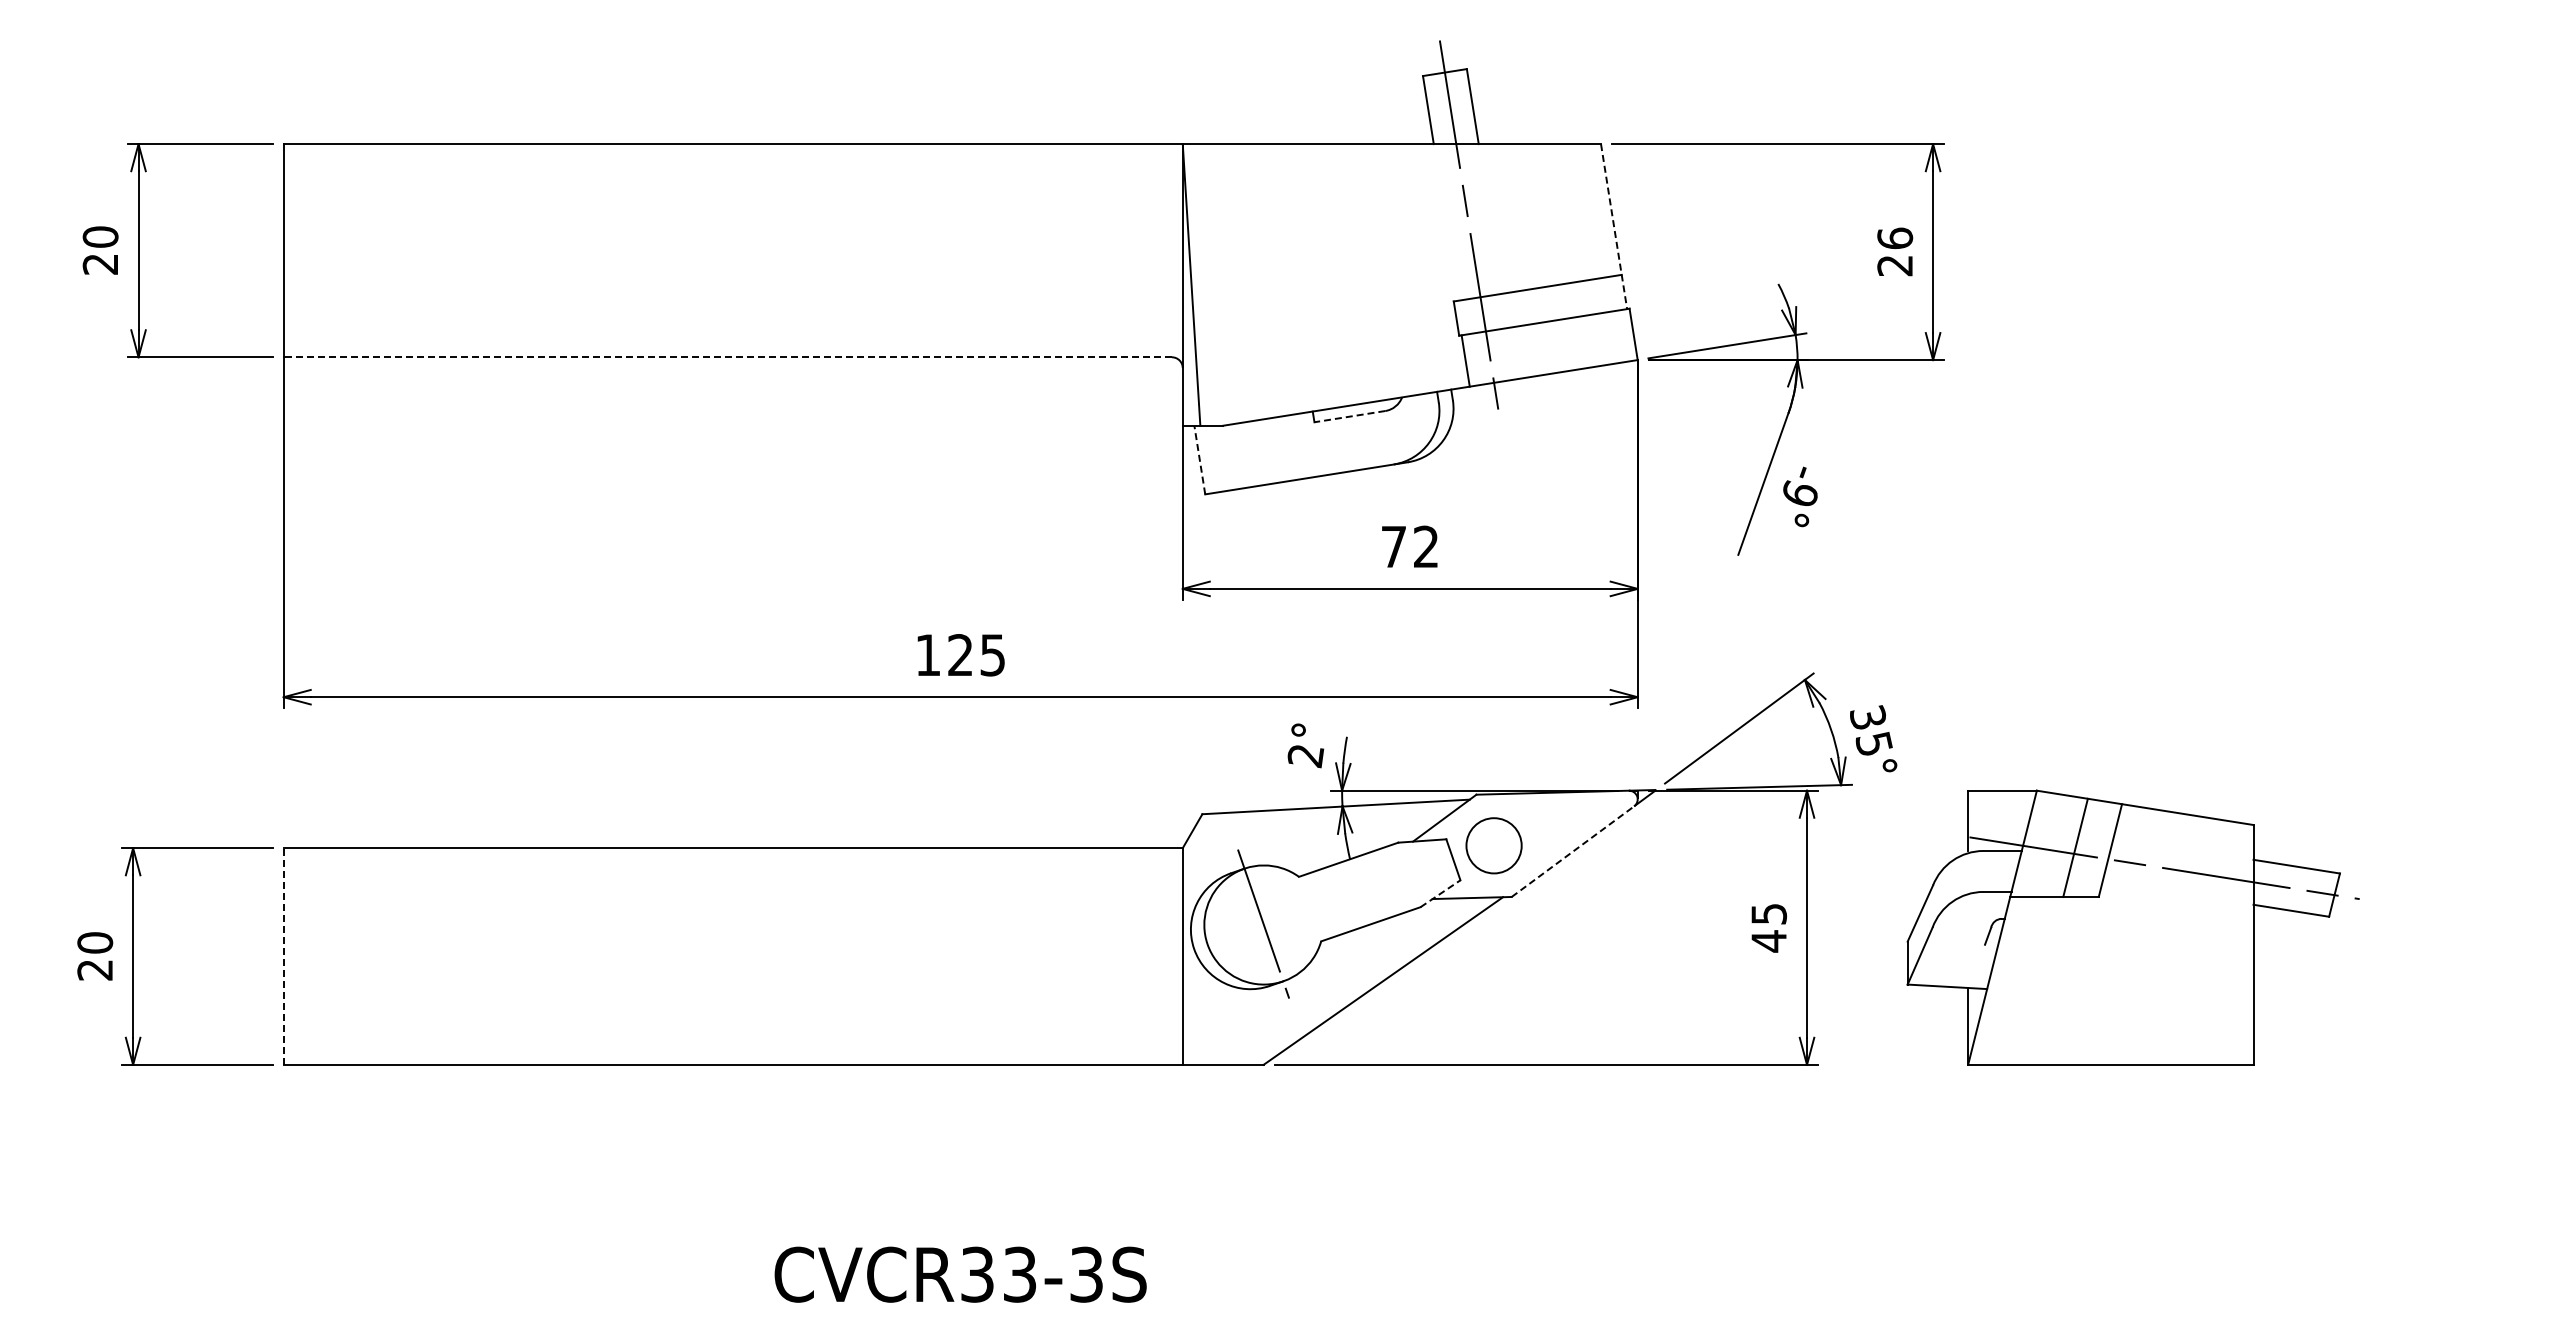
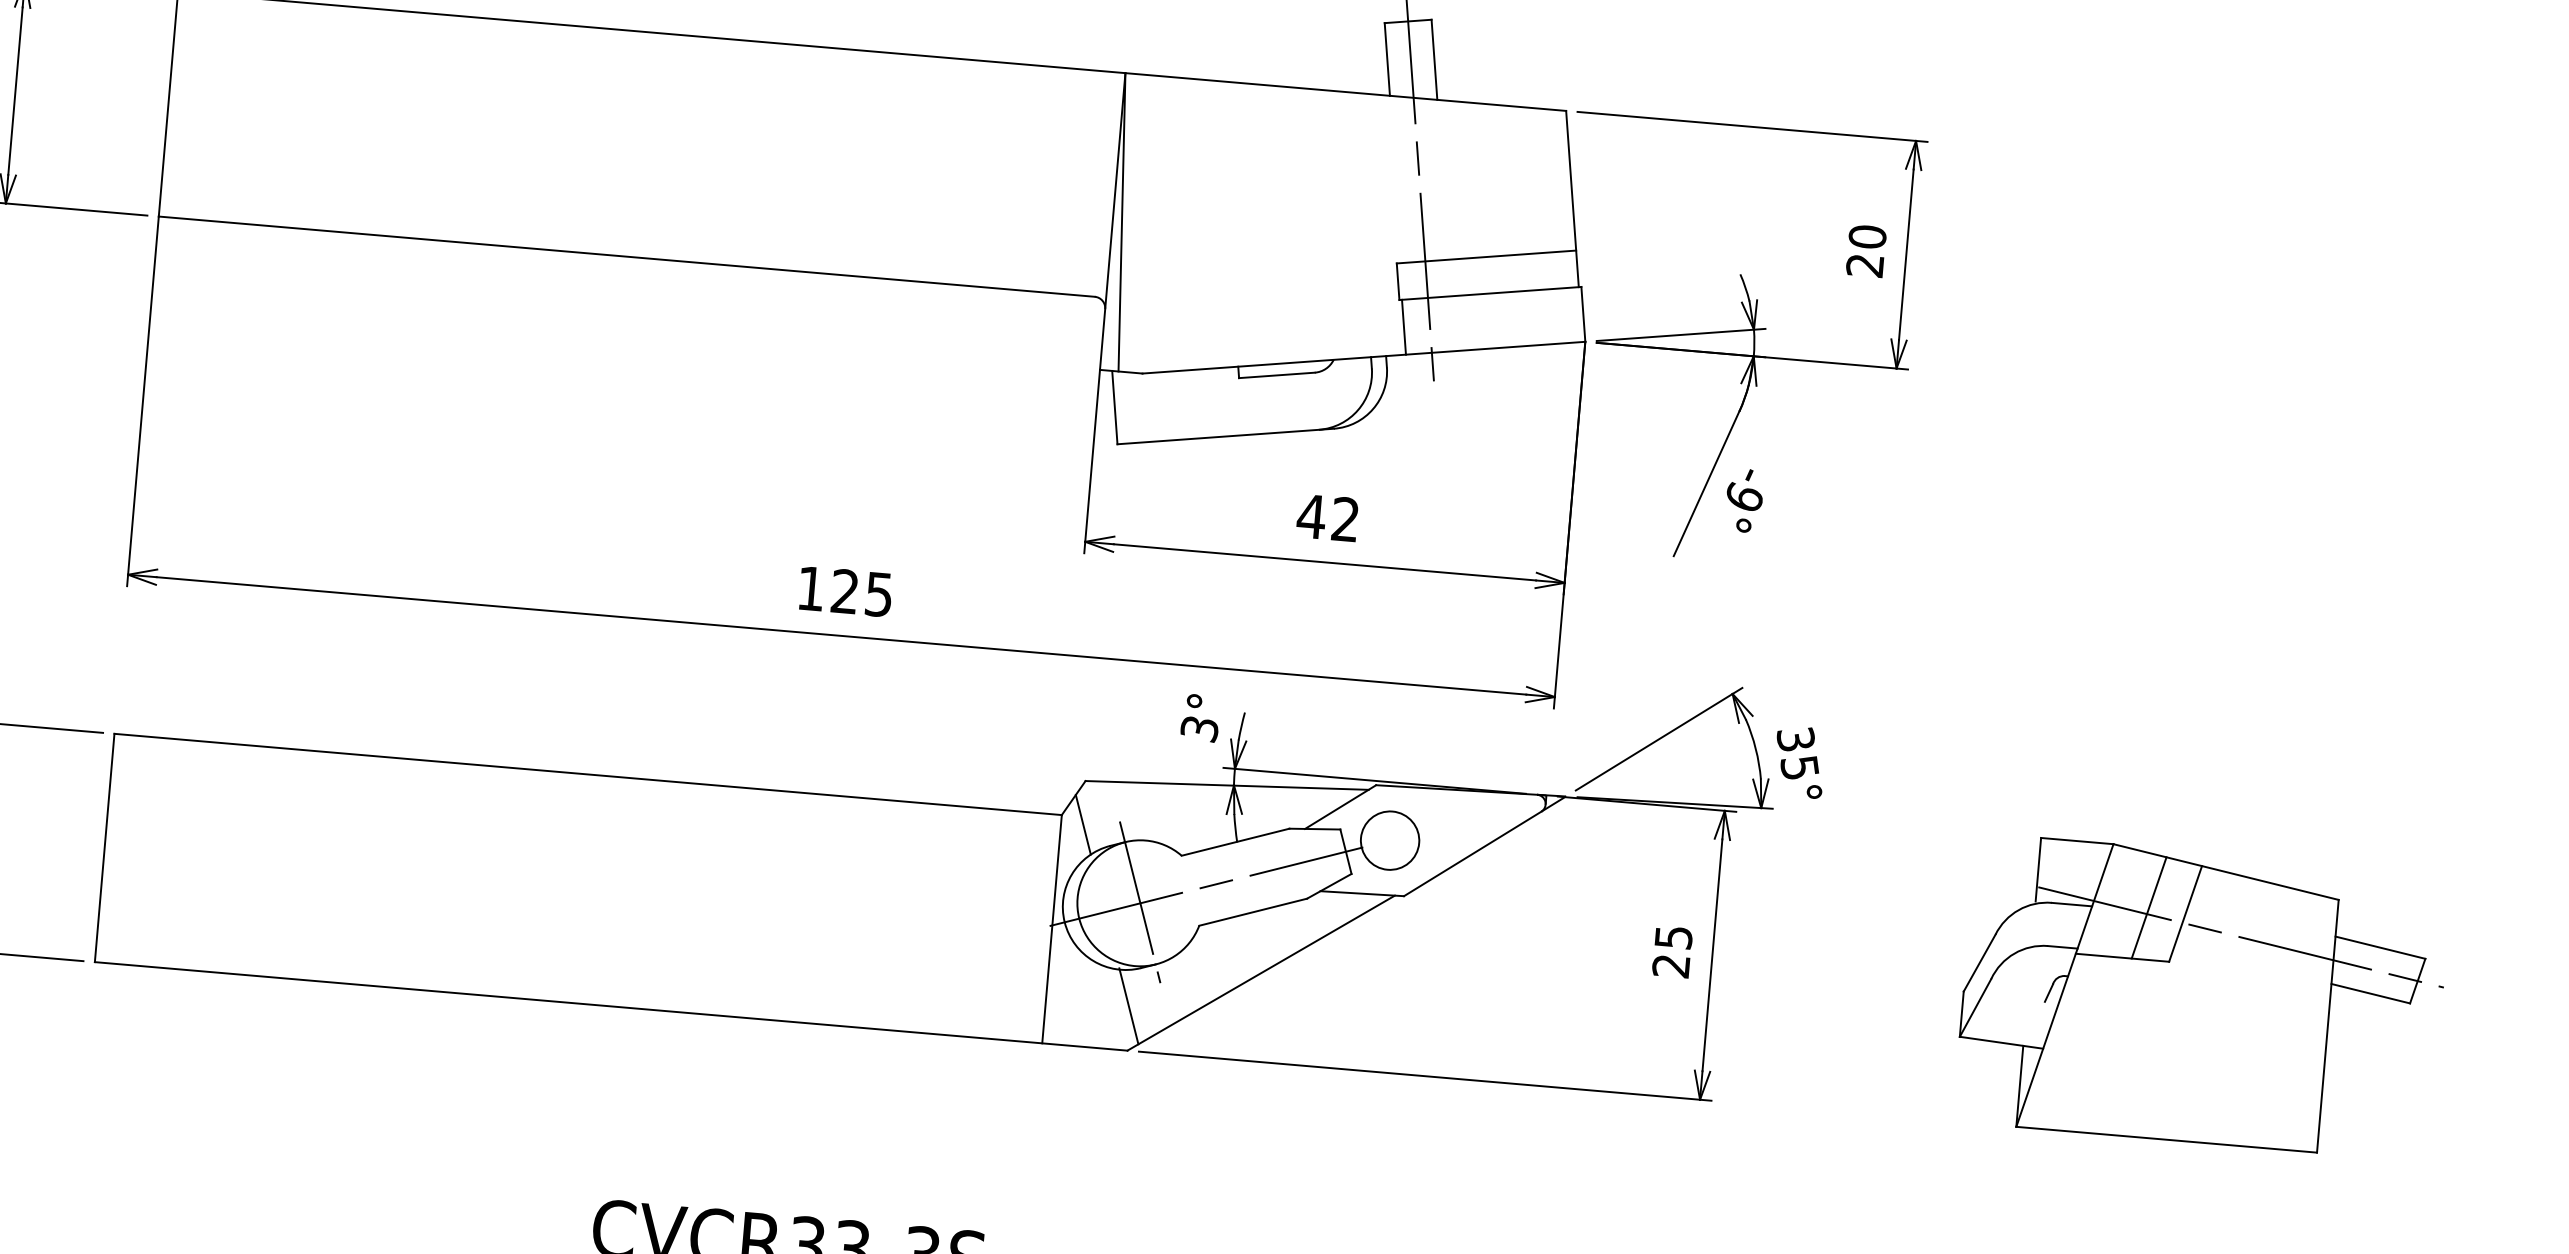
line: (1614, 226) -> (1572, 198), dashed -> solid
text: (1894, 238) -> (1866, 236), 26 -> 20
line: (727, 357) -> (626, 256), dashed -> solid
line: (1349, 416) -> (1276, 375), dashed -> solid
line: (1199, 460) -> (1114, 408), dashed -> solid
text: (1393, 546) -> (1311, 516), 72 -> 42
text: (1305, 756) -> (1199, 729), 2° -> 3°
line: (1573, 851) -> (1473, 853), dashed -> solid
line: (1203, 855) -> (1083, 824), added
line: (1440, 893) -> (1329, 886), dashed -> solid
line: (1324, 903) -> (1206, 886), added
part: (2132, 927) -> (2201, 996), moved
text: (1768, 941) -> (1670, 966), 45 -> 25
line: (283, 956) -> (104, 847), dashed -> solid
line: (1261, 1022) -> (1129, 1005), added

